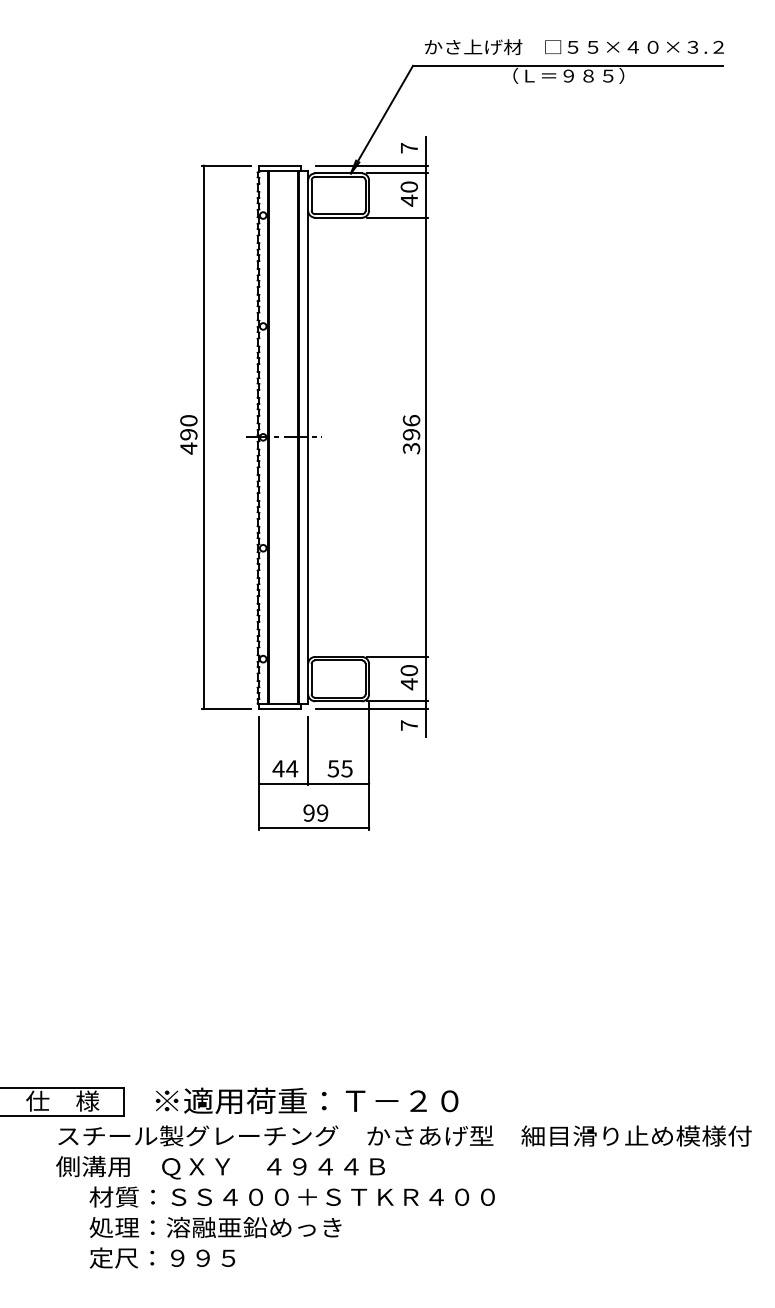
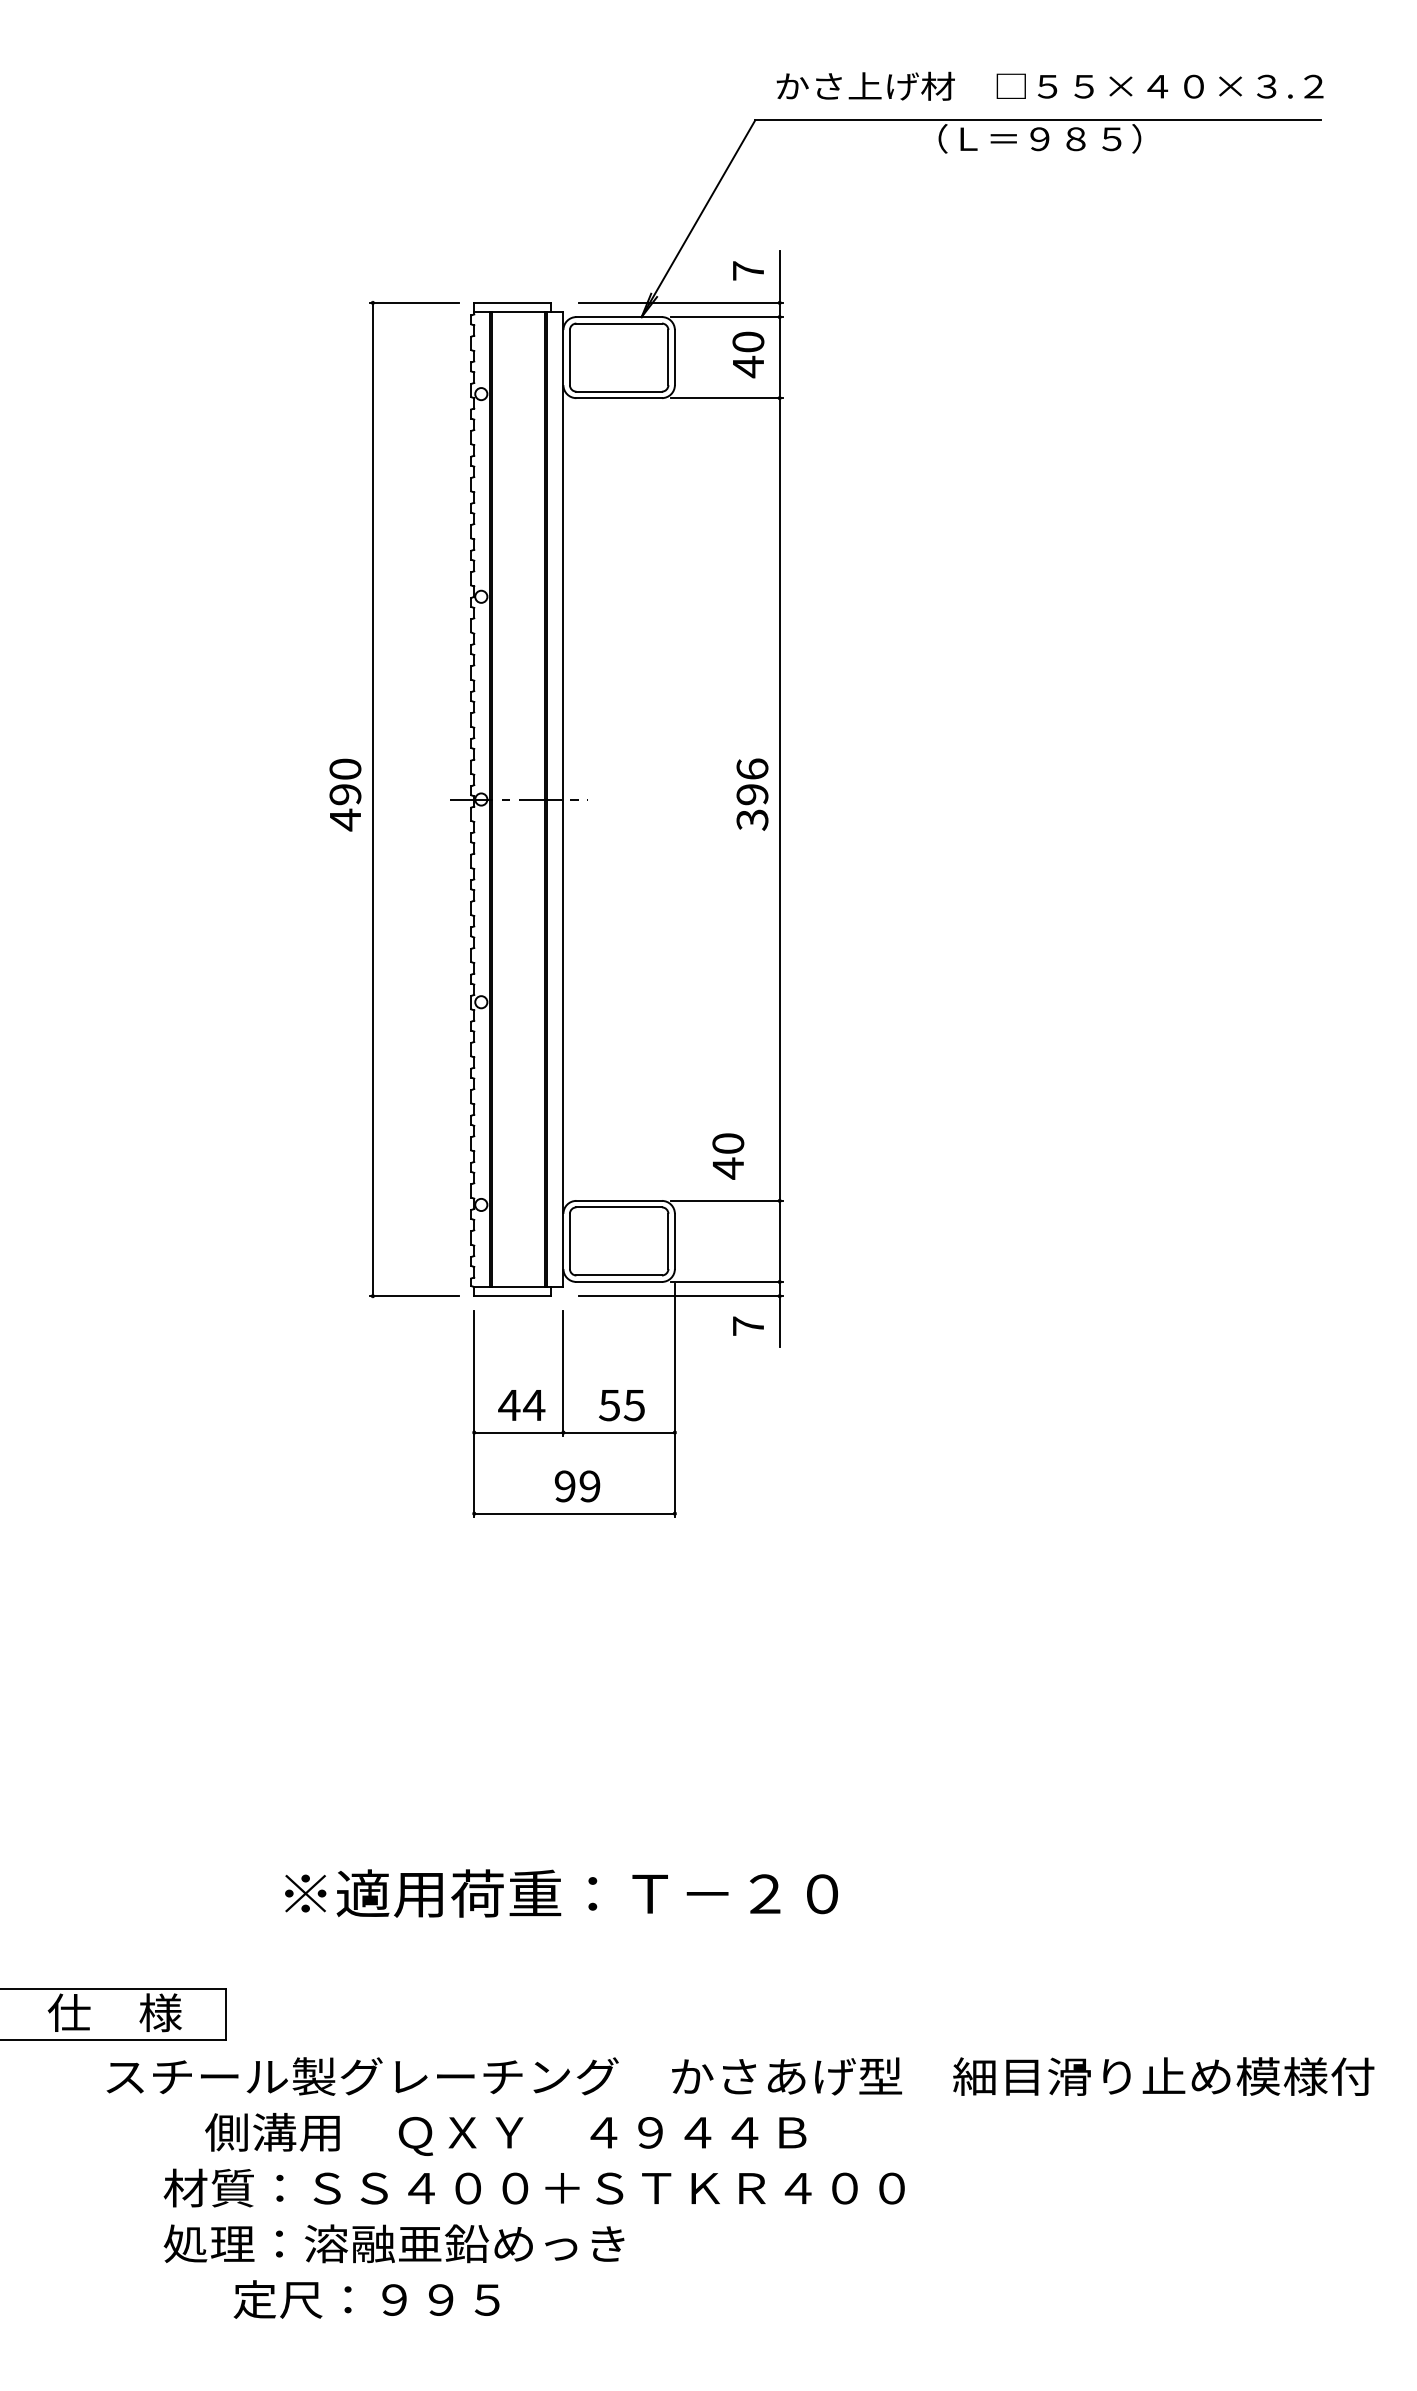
text: (408, 677) -> (726, 1156), moved
text: (307, 1100) -> (562, 1892), moved
text: (220, 1167) -> (505, 2134), moved
text: (162, 1257) -> (366, 2298), moved

